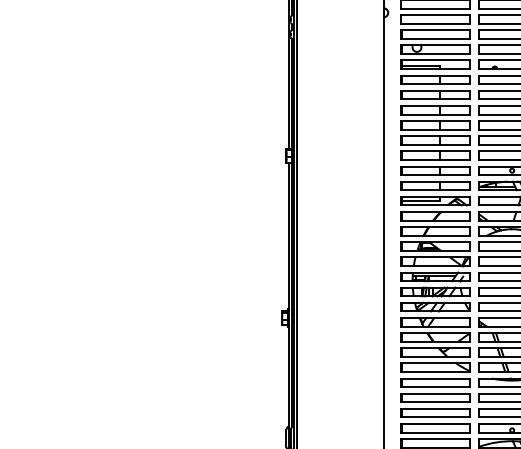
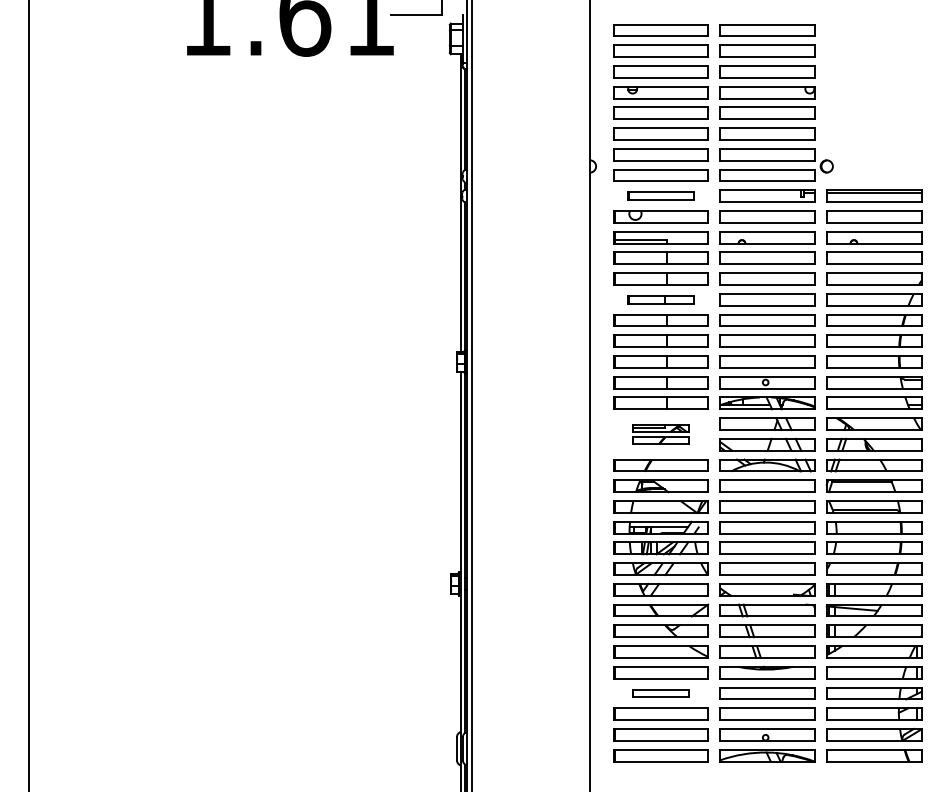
part: (435, 34) -> (660, 195), size x0.7
part: (435, 110) -> (660, 299), size x0.7
part: (435, 208) -> (660, 434), size x0.6
part: (435, 398) -> (660, 693), size x0.6

